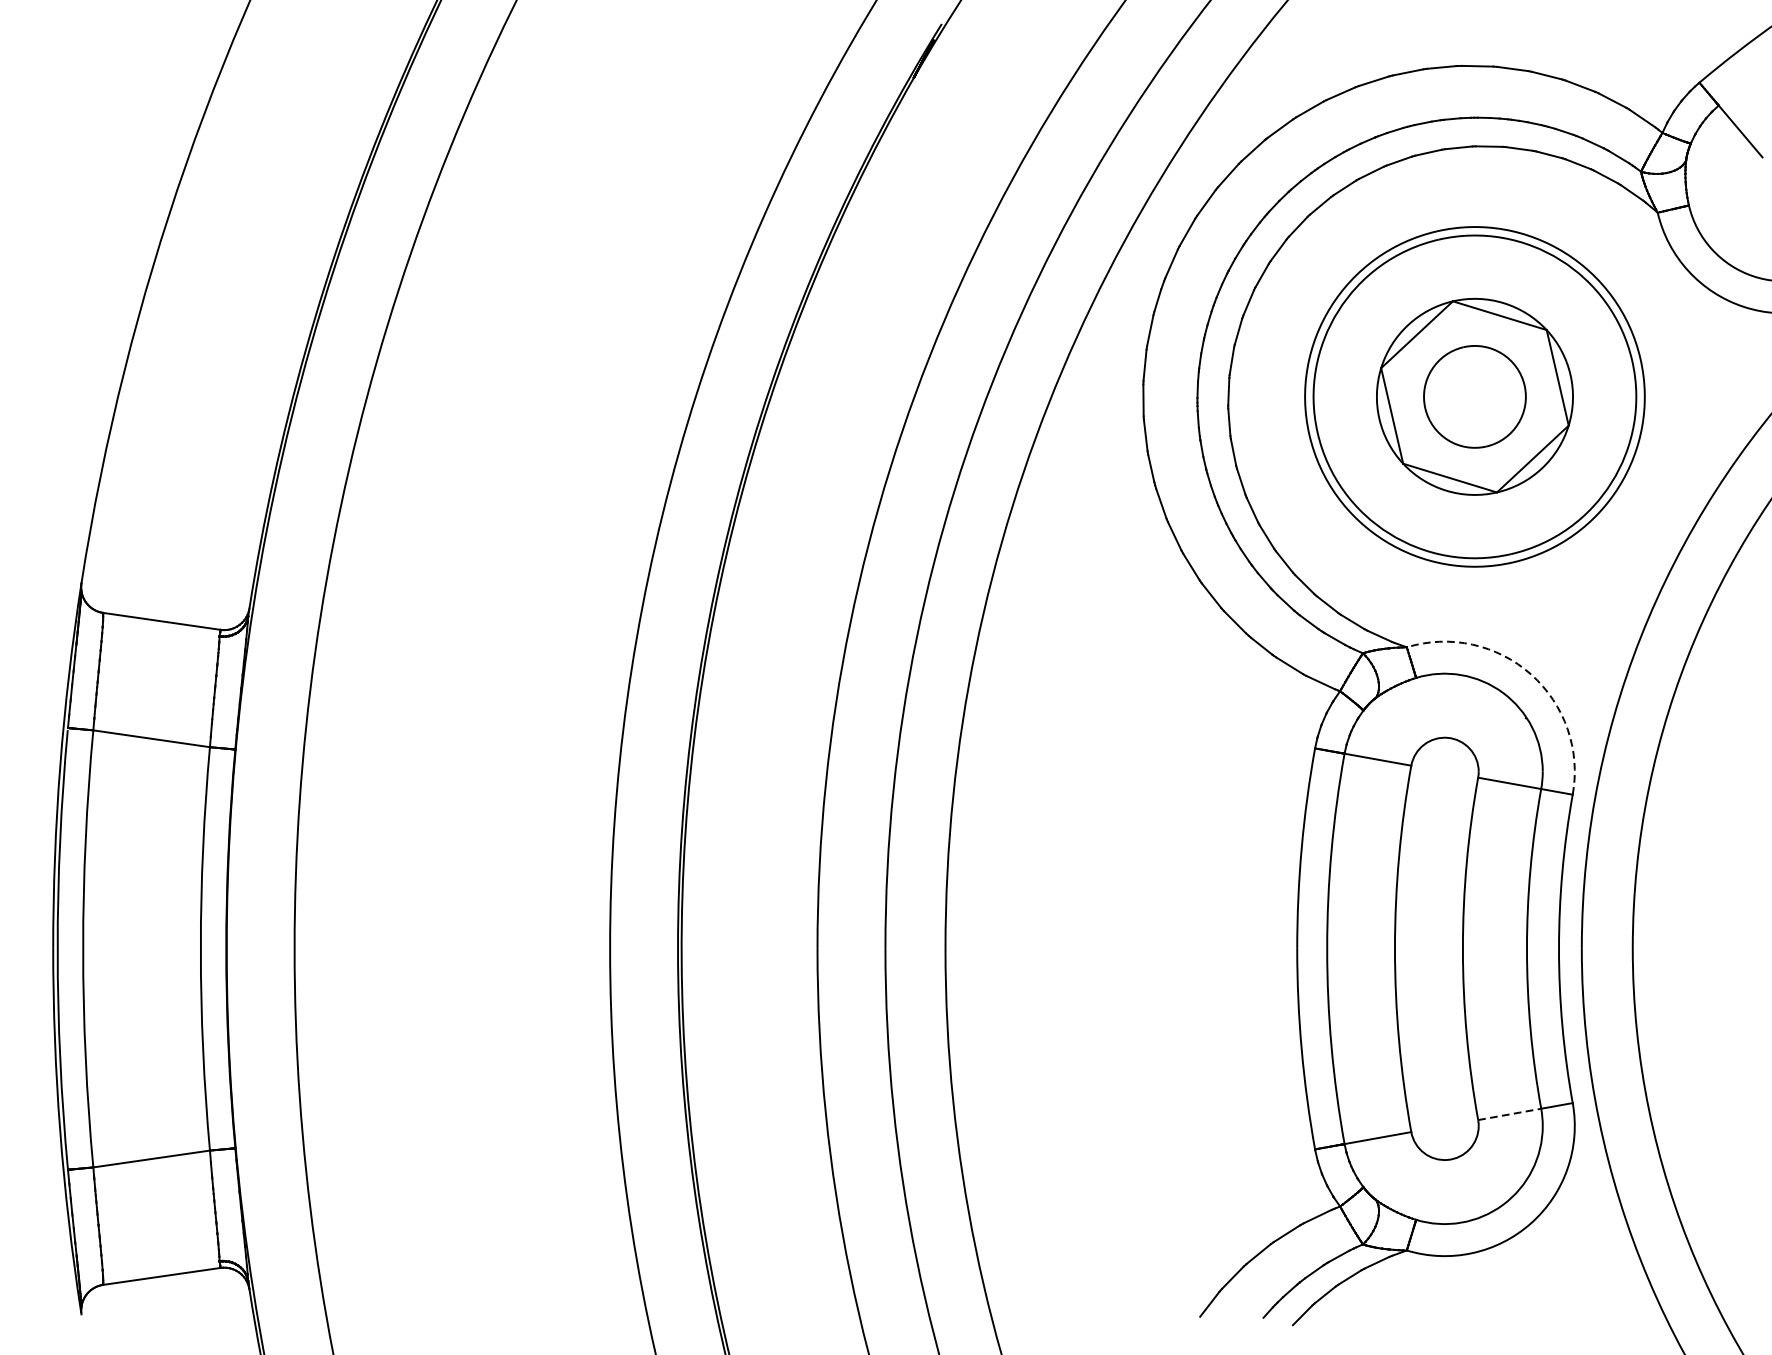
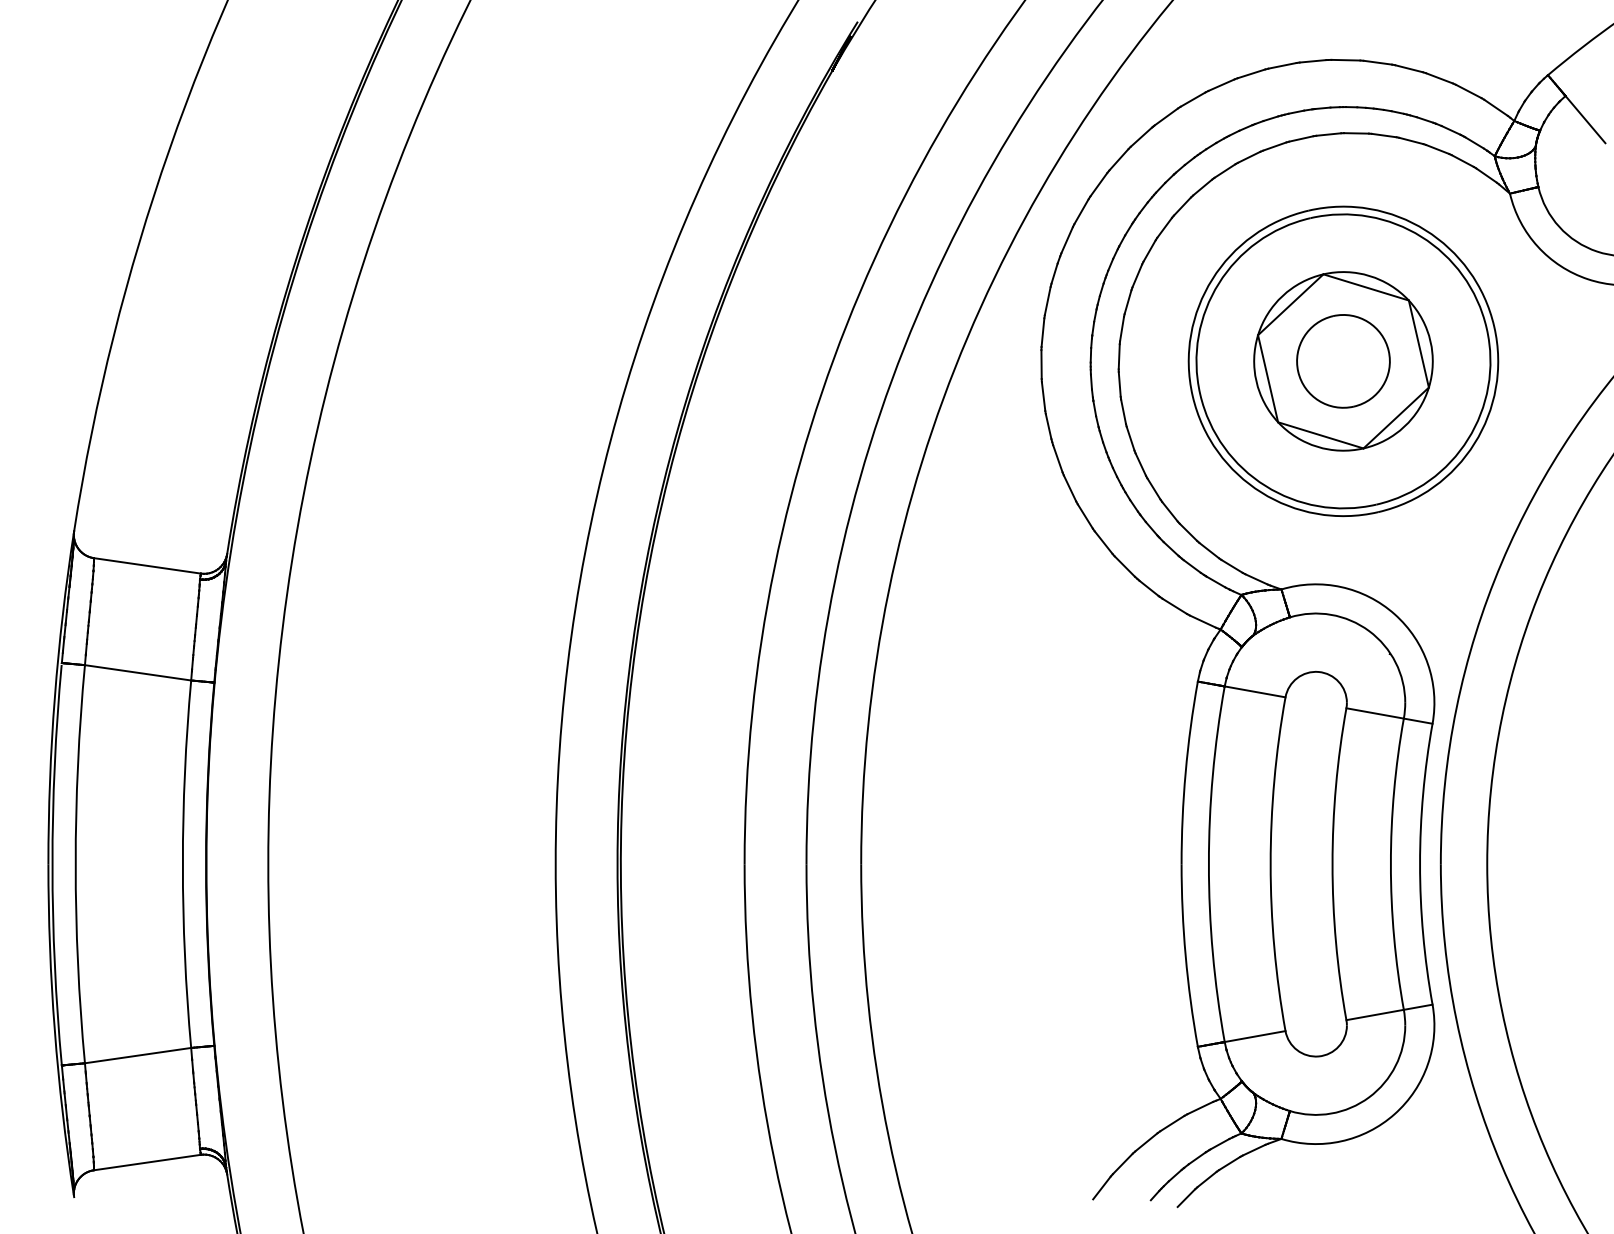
arc: (1530, 674) -> (1394, 614), dashed -> solid
line: (1510, 1113) -> (1375, 1014), dashed -> solid

